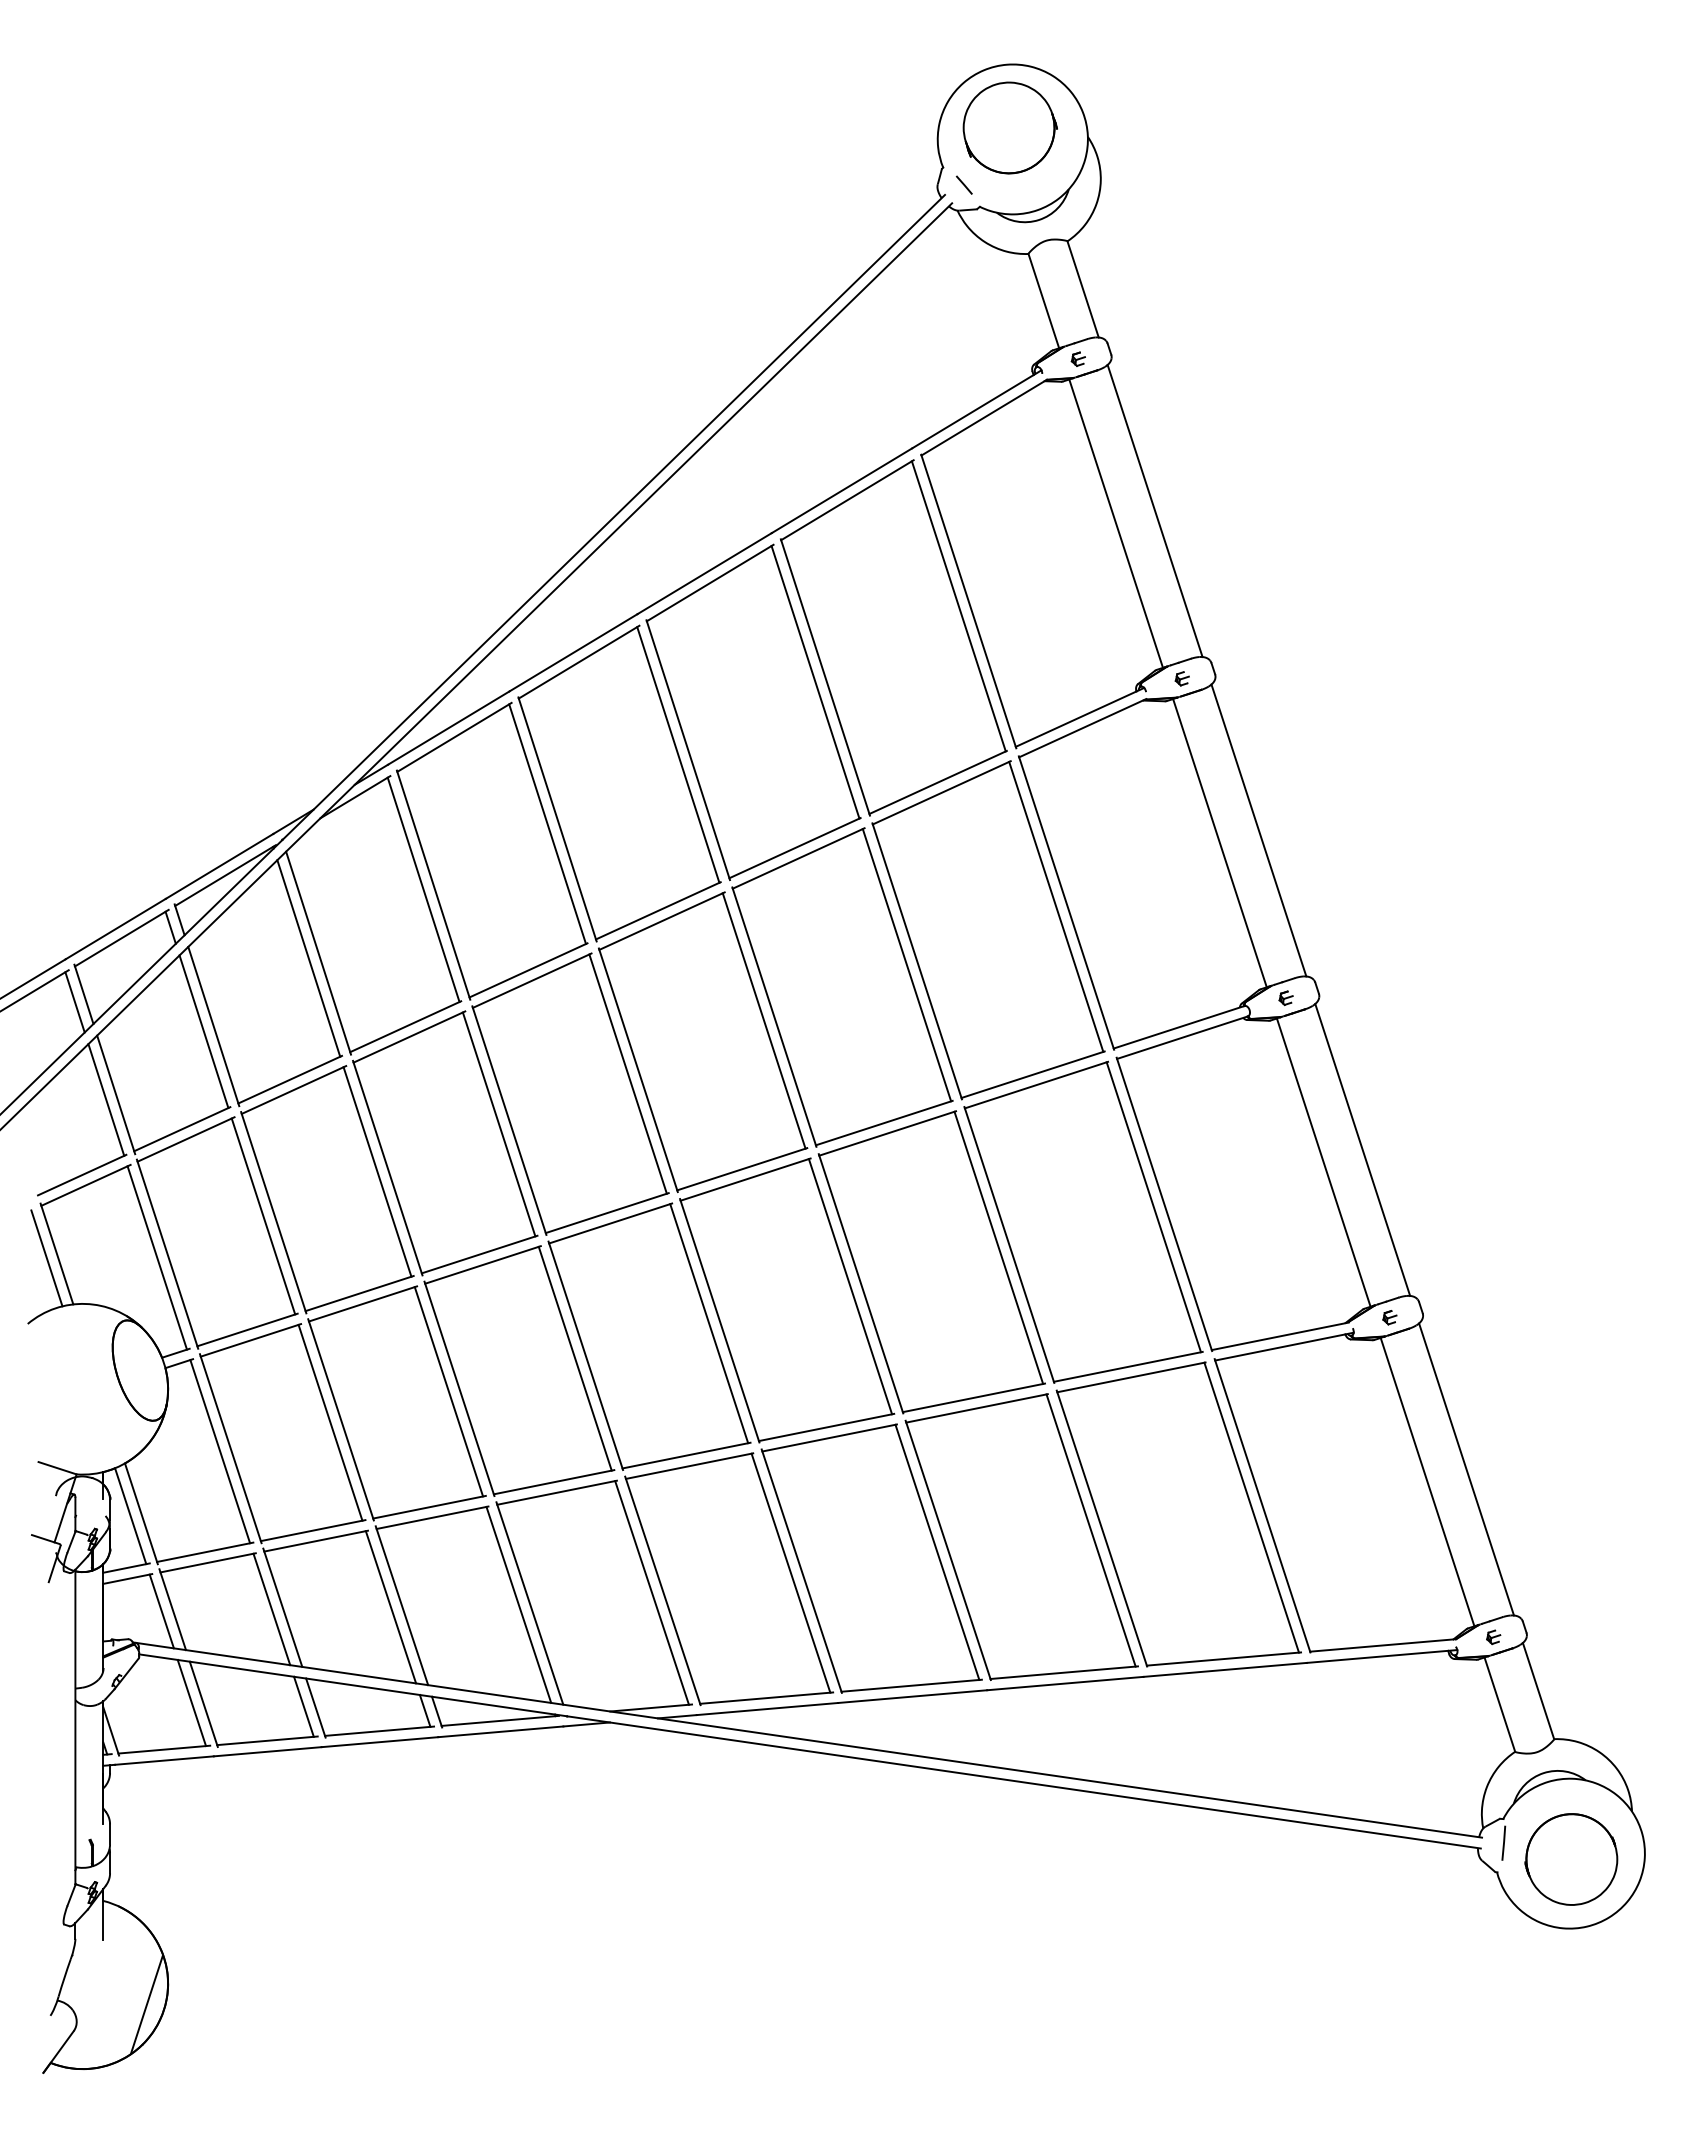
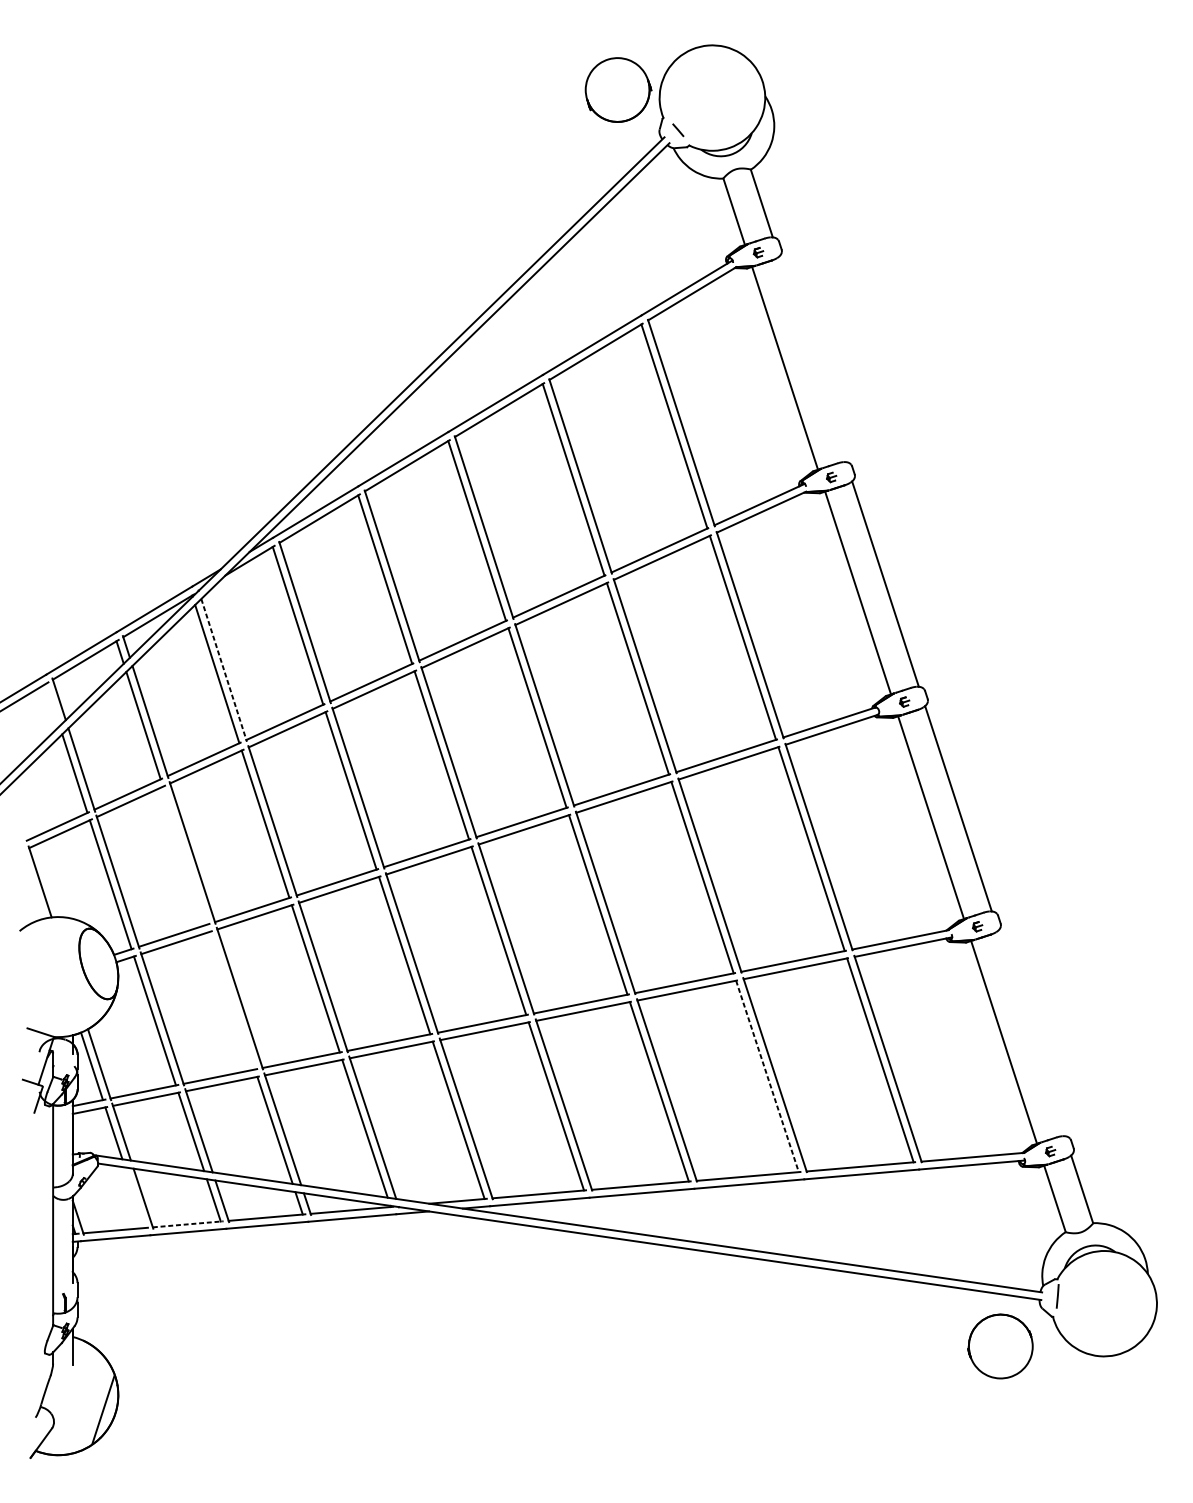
part: (1009, 127) -> (617, 89), moved
line: (1154, 510) -> (812, 359), removed
line: (318, 953) -> (224, 670), solid -> dashed
line: (74, 1002) -> (52, 705), removed
line: (263, 1216) -> (185, 855), removed
line: (46, 1258) -> (32, 885), removed
line: (330, 1422) -> (232, 1000), removed
line: (1466, 1469) -> (1031, 1033), removed
line: (1091, 1530) -> (767, 1076), solid -> dashed
line: (191, 1702) -> (134, 1197), removed
line: (267, 1740) -> (188, 1224), solid -> dashed
part: (1571, 1859) -> (1000, 1346), moved

